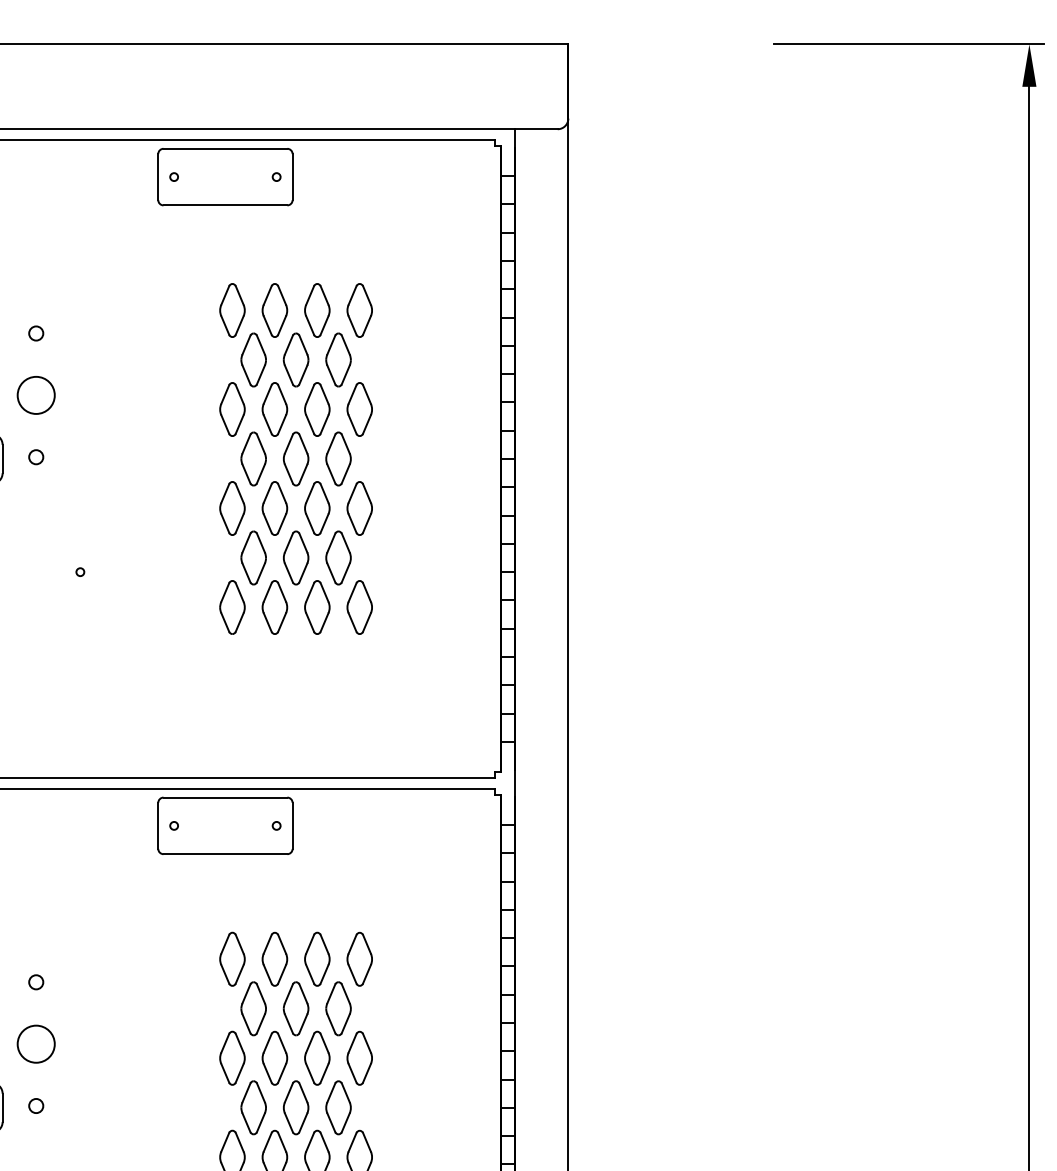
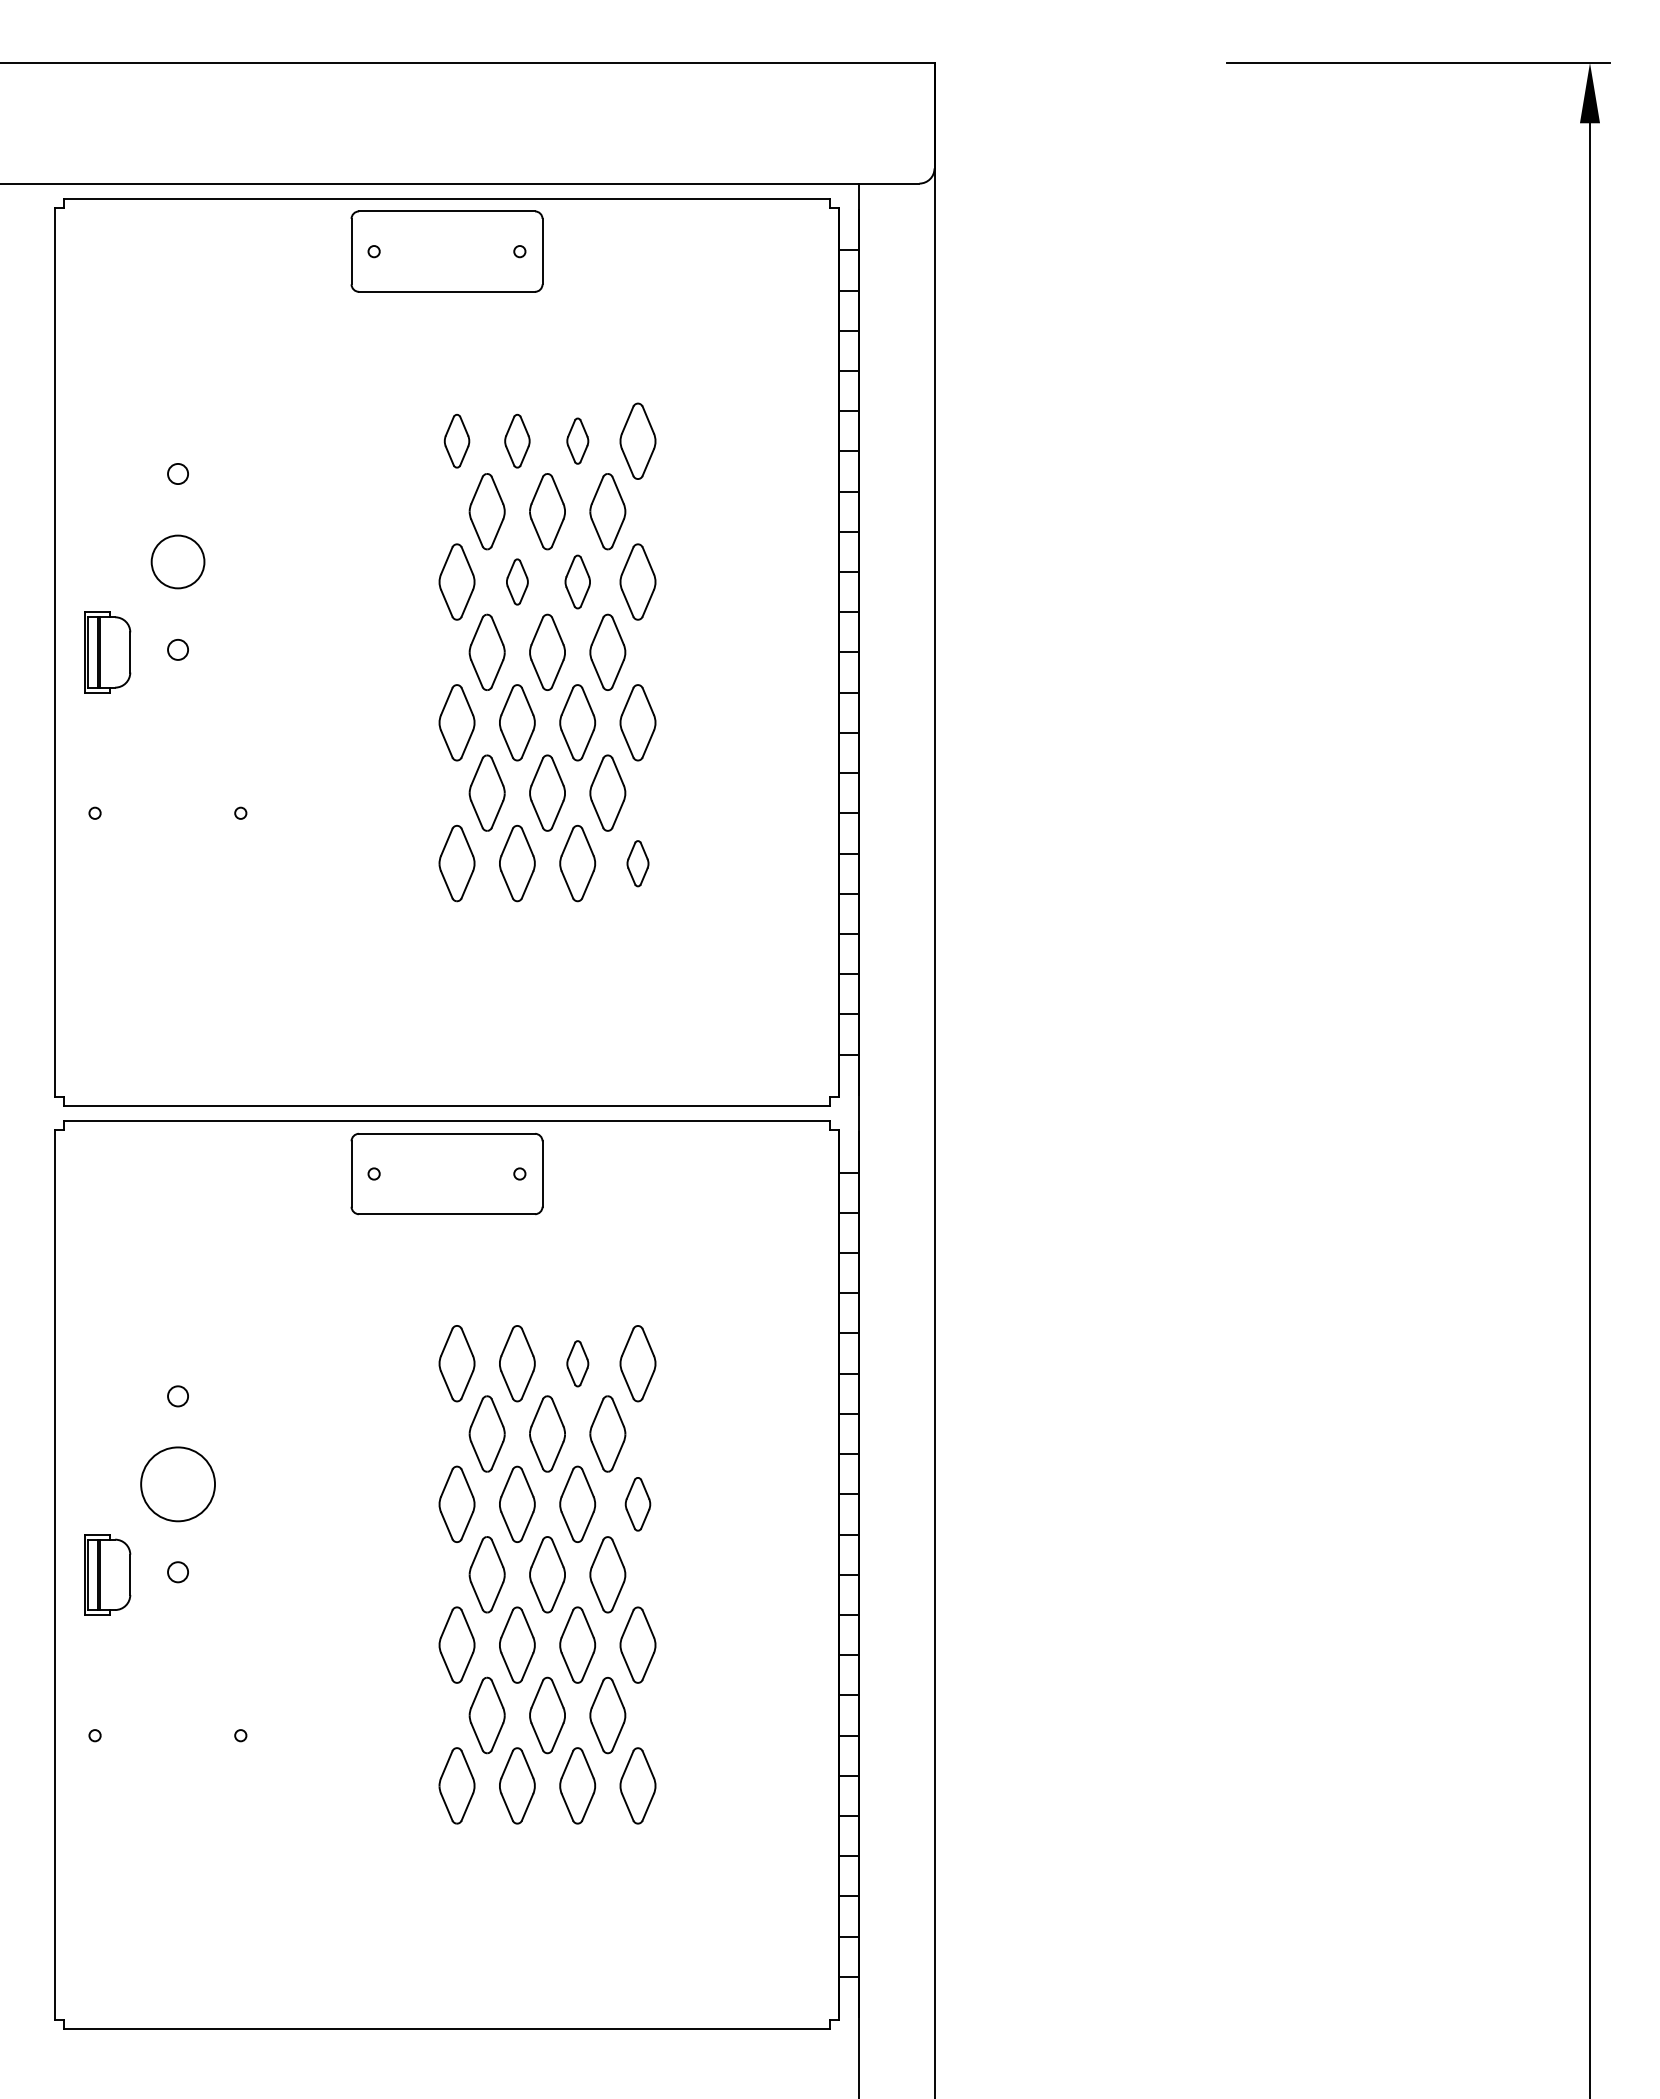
part: (232, 309) -> (456, 440), size x0.7
part: (275, 309) -> (517, 440), size x0.7
part: (317, 309) -> (577, 440), size x0.6
part: (275, 409) -> (517, 581), size x0.6
part: (317, 409) -> (577, 581), size x0.7
part: (359, 607) -> (637, 863), size x0.6
part: (317, 959) -> (577, 1363), size x0.6
circle: (35, 1043) -> (177, 1483), size x1.4
part: (359, 1057) -> (637, 1503), size x0.7

